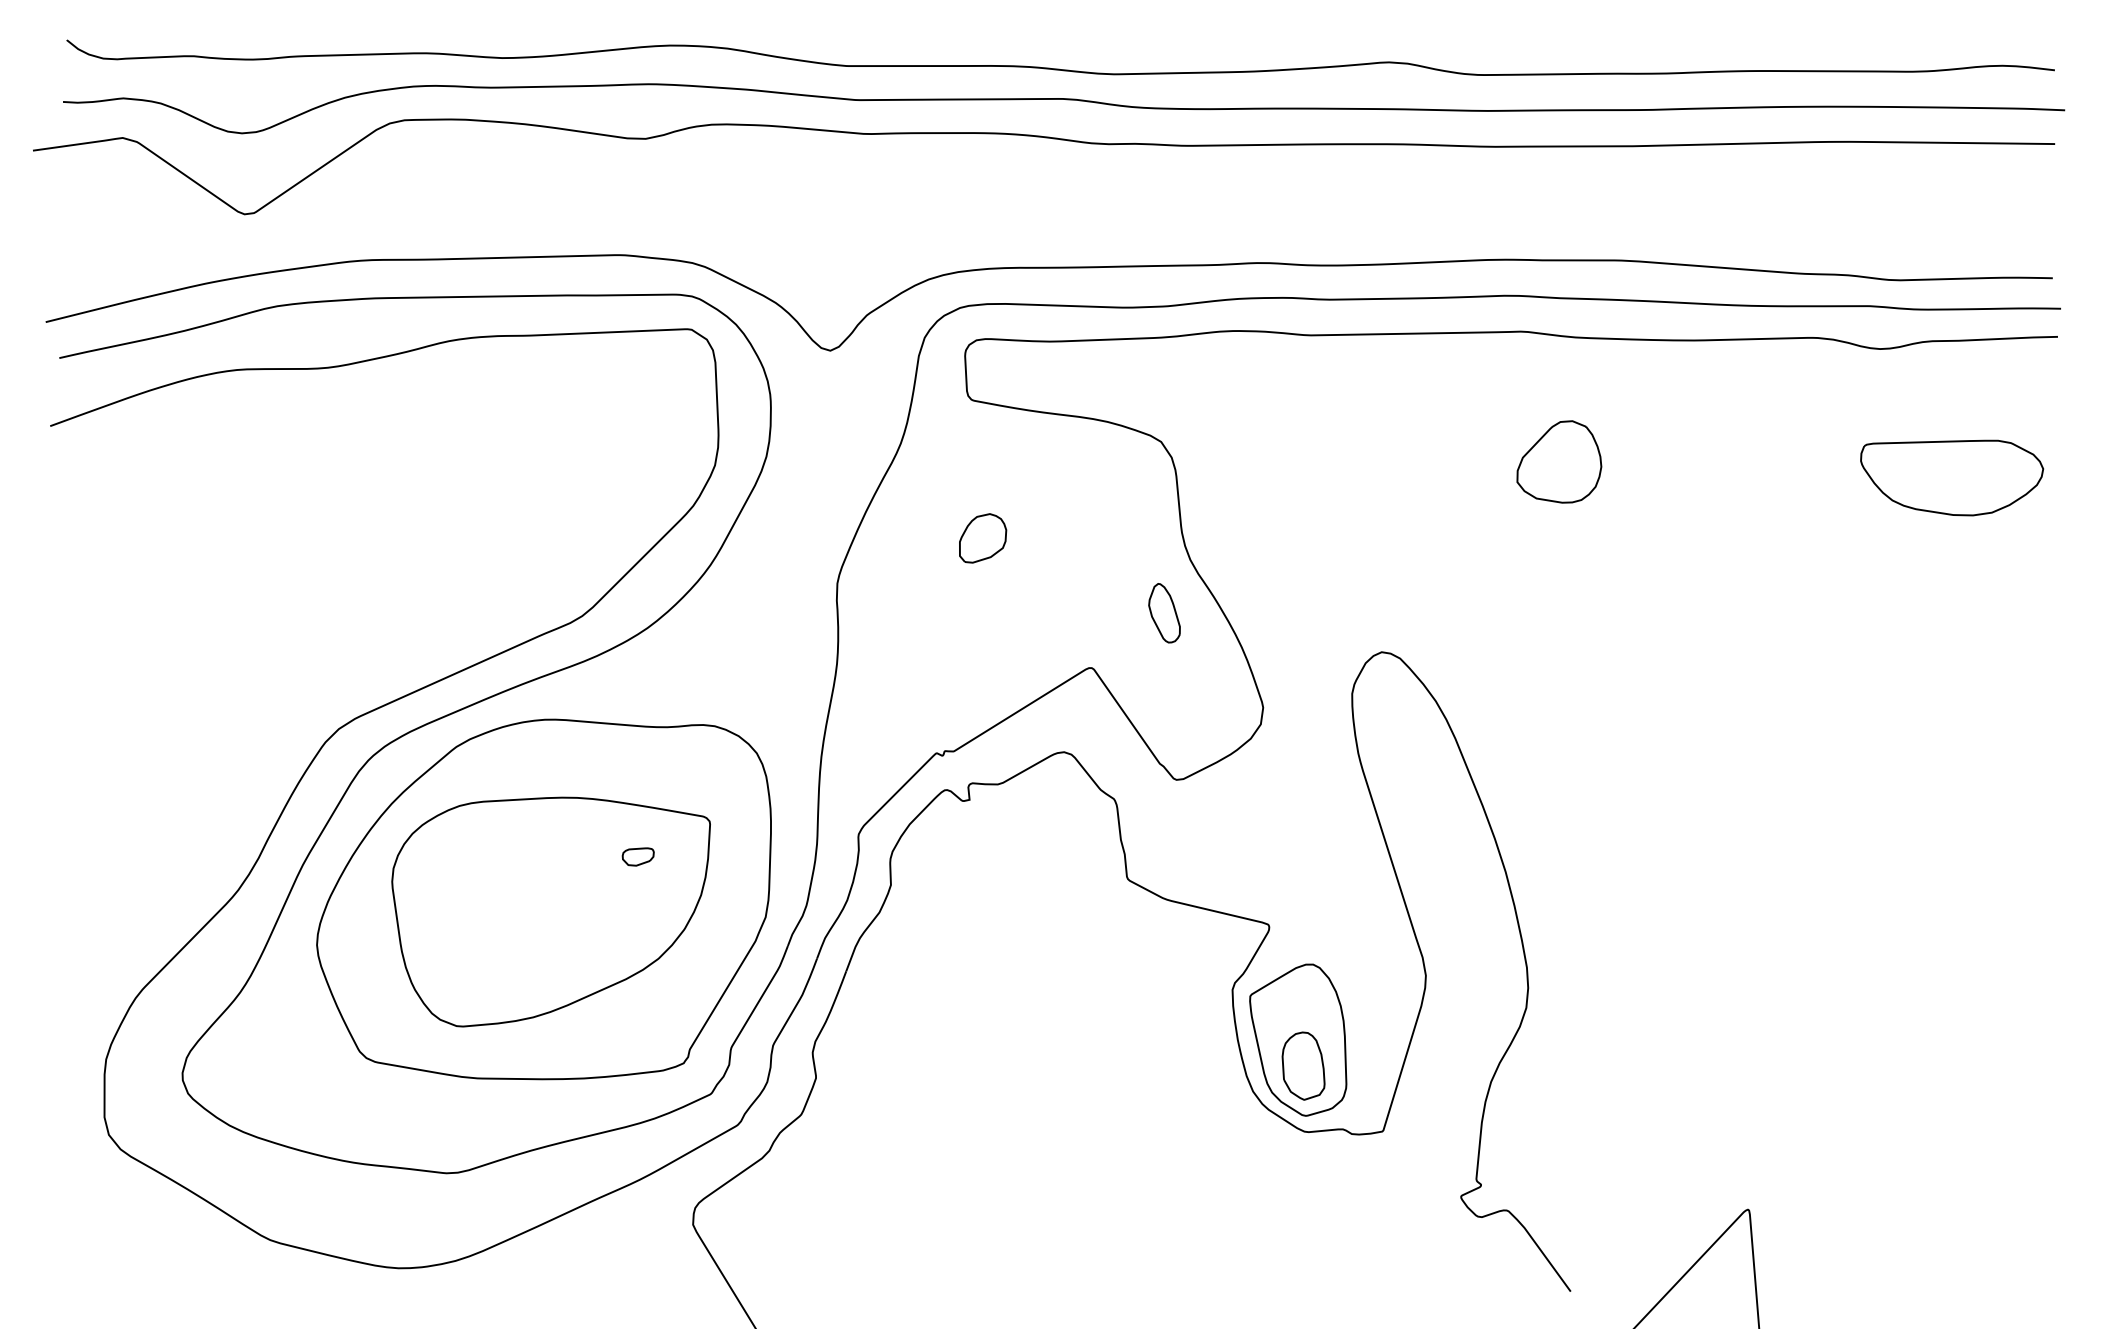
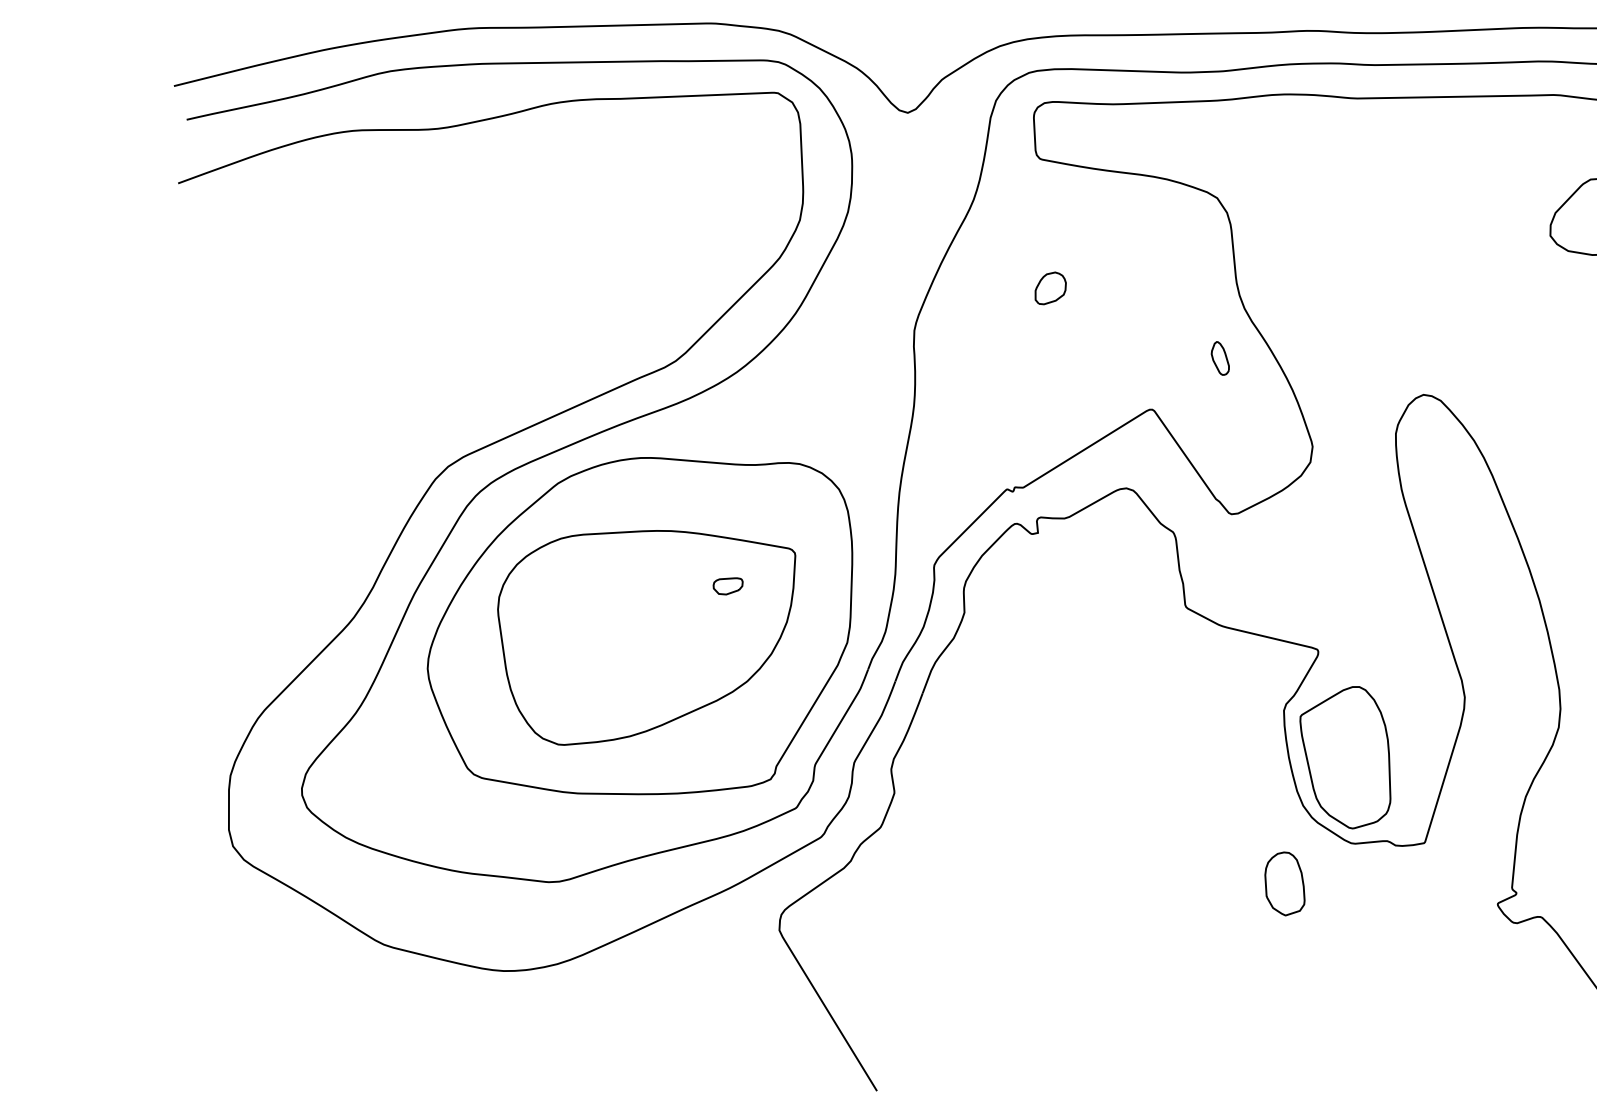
part: (983, 538) -> (1051, 288), size x0.7
part: (1164, 613) -> (1220, 358), size x0.6
part: (1303, 1065) -> (1284, 883), moved

